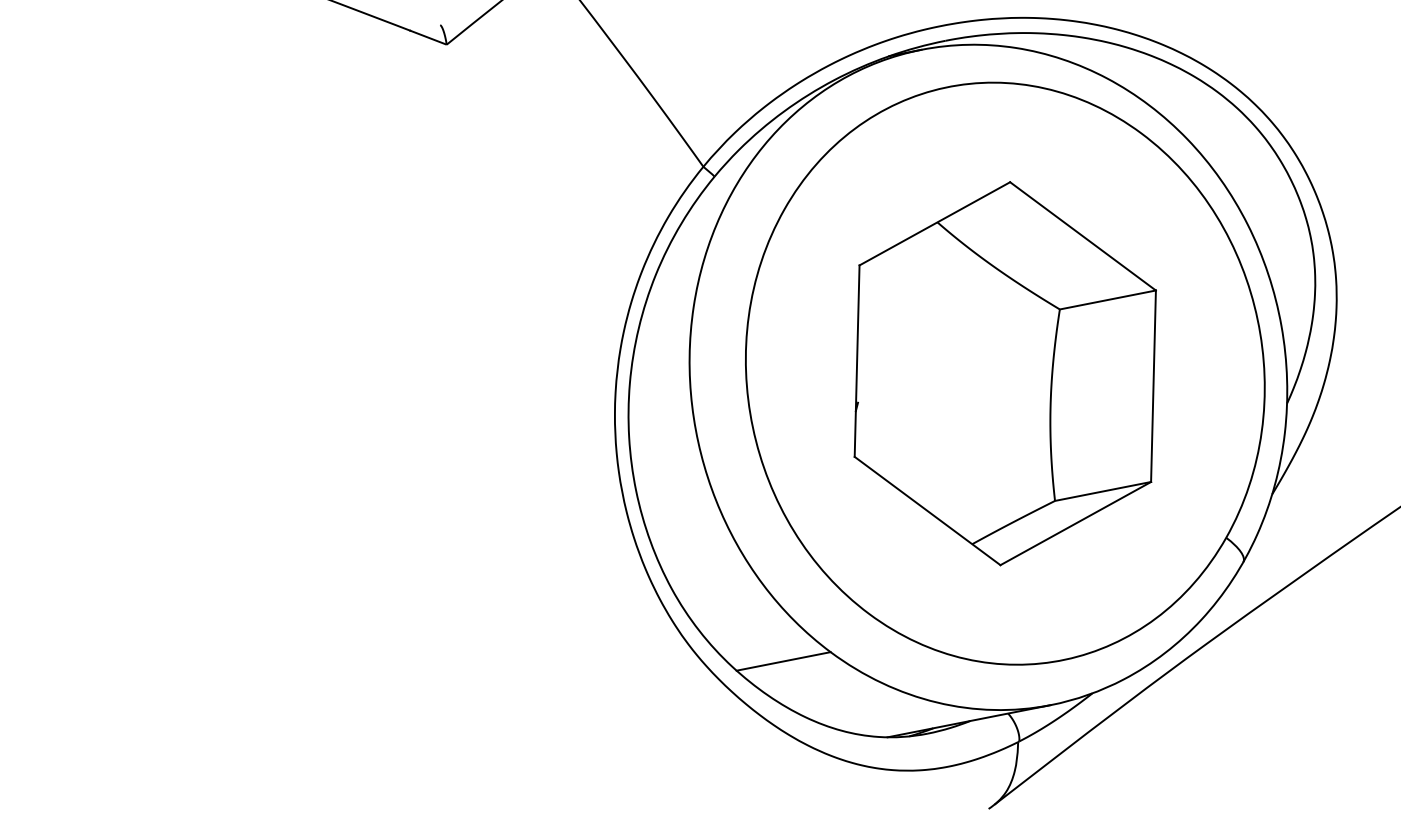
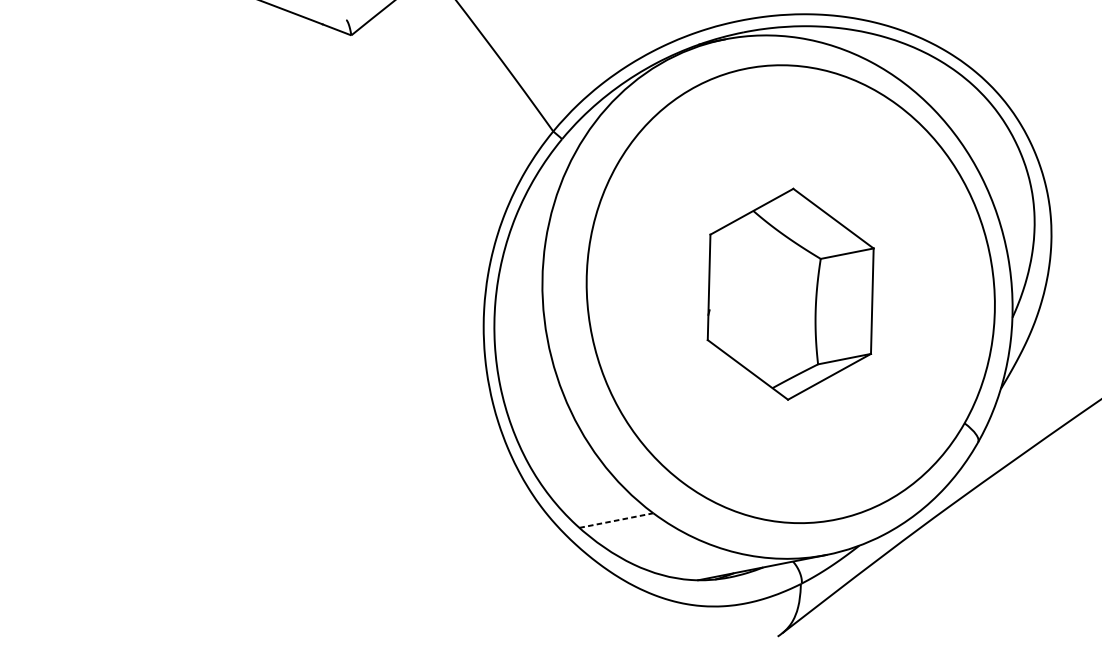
part: (1004, 373) -> (790, 294), size x0.7
line: (783, 661) -> (616, 520), solid -> dashed

